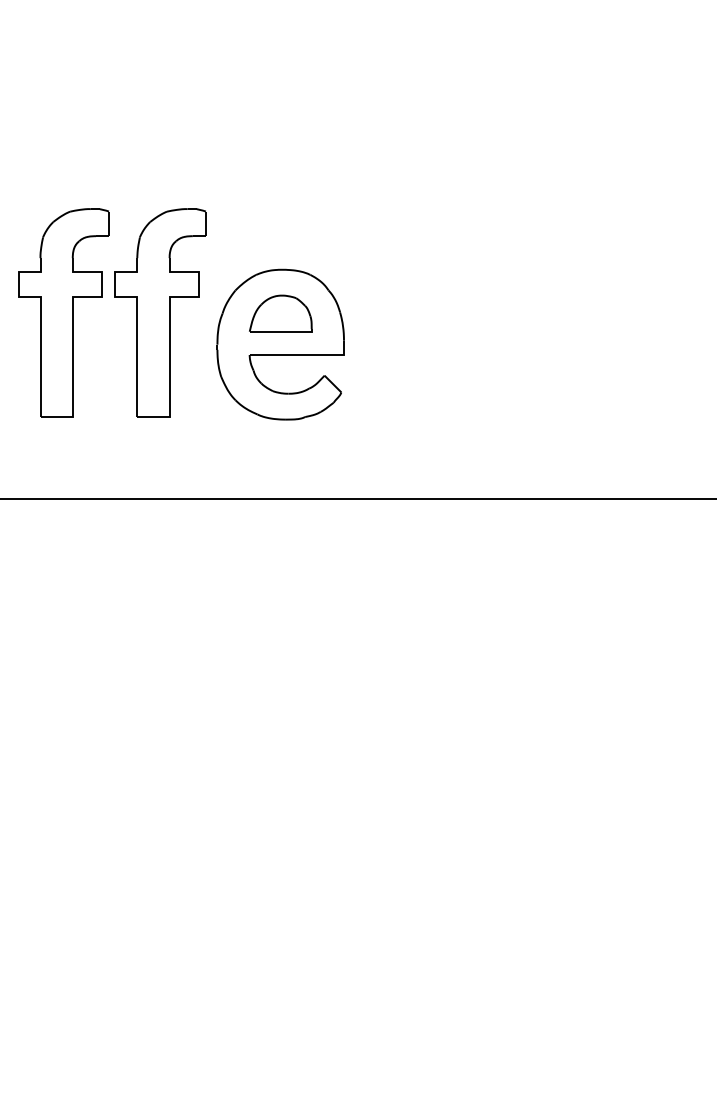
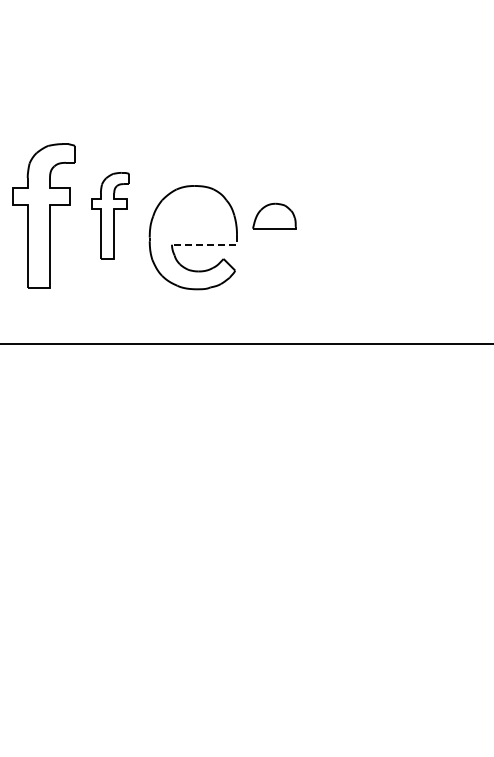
part: (160, 312) -> (110, 215), size x0.6
part: (280, 312) -> (274, 215), moved
line: (304, 354) -> (209, 244), solid -> dashed

